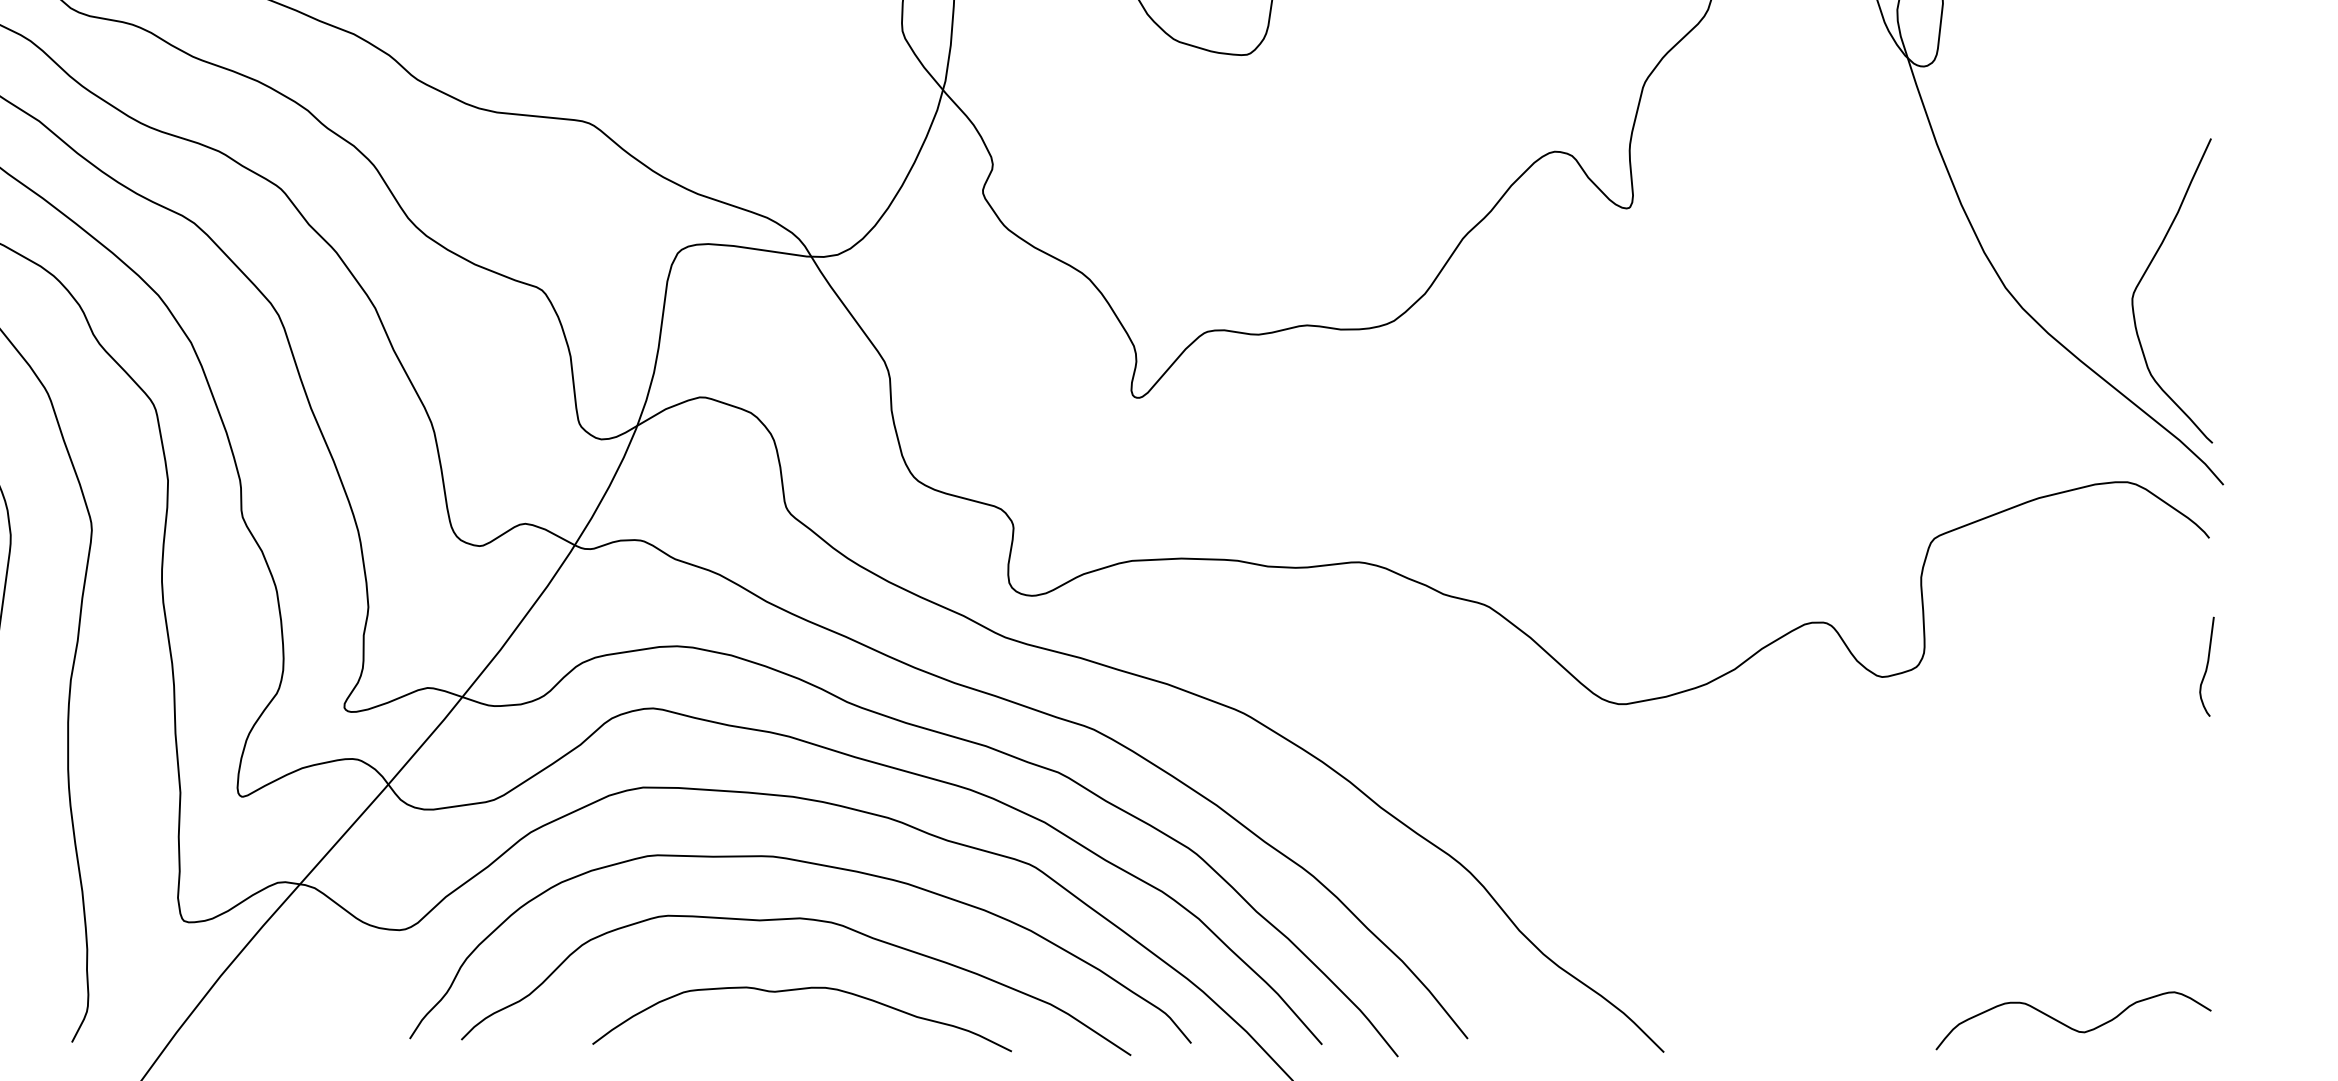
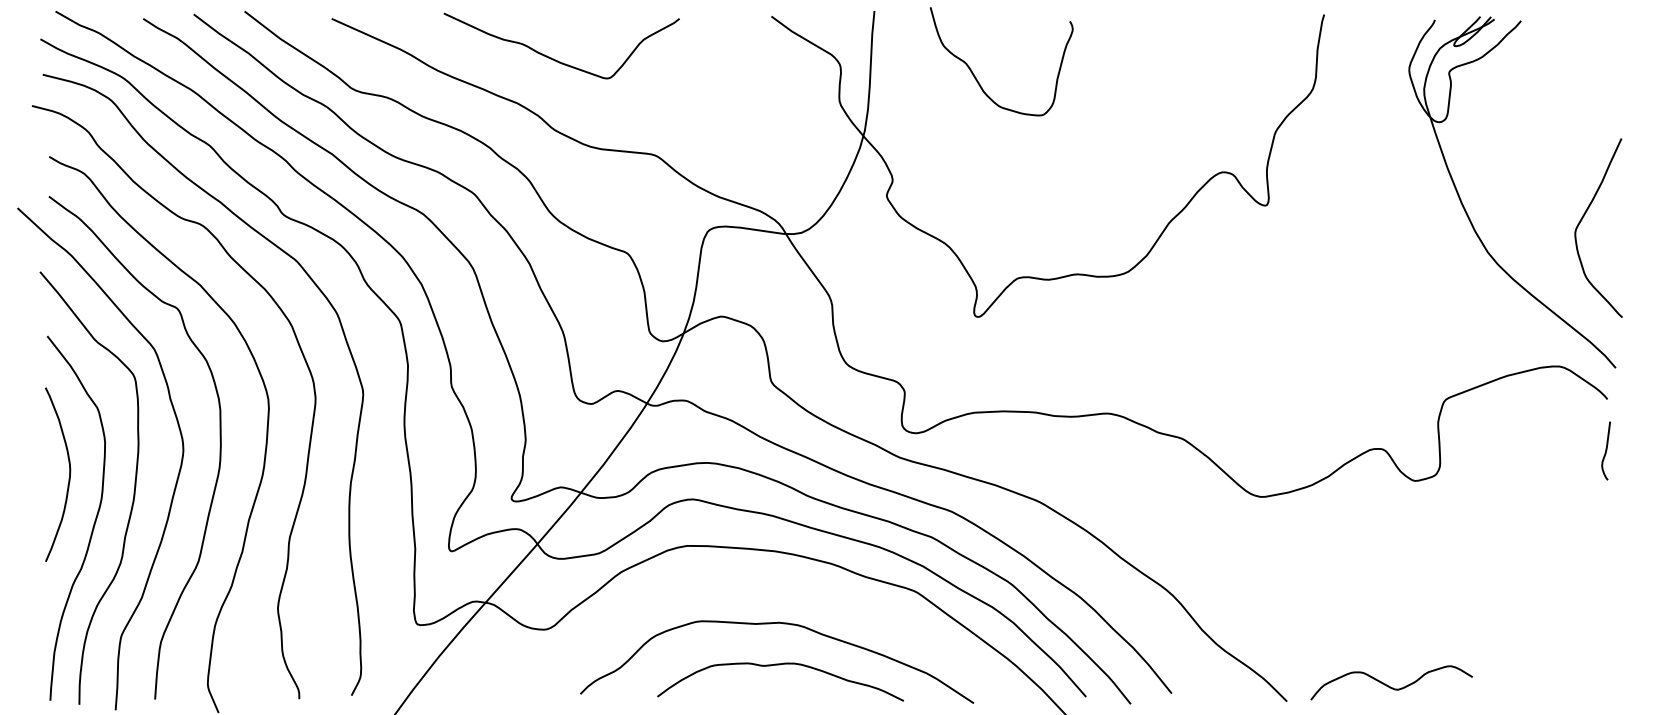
curve: (2146, 274) -> (1583, 218), moved
curve: (2205, 666) -> (1605, 450), moved
curve: (818, 866) -> (790, 592), removed
curve: (2071, 1026) -> (1390, 686), moved

